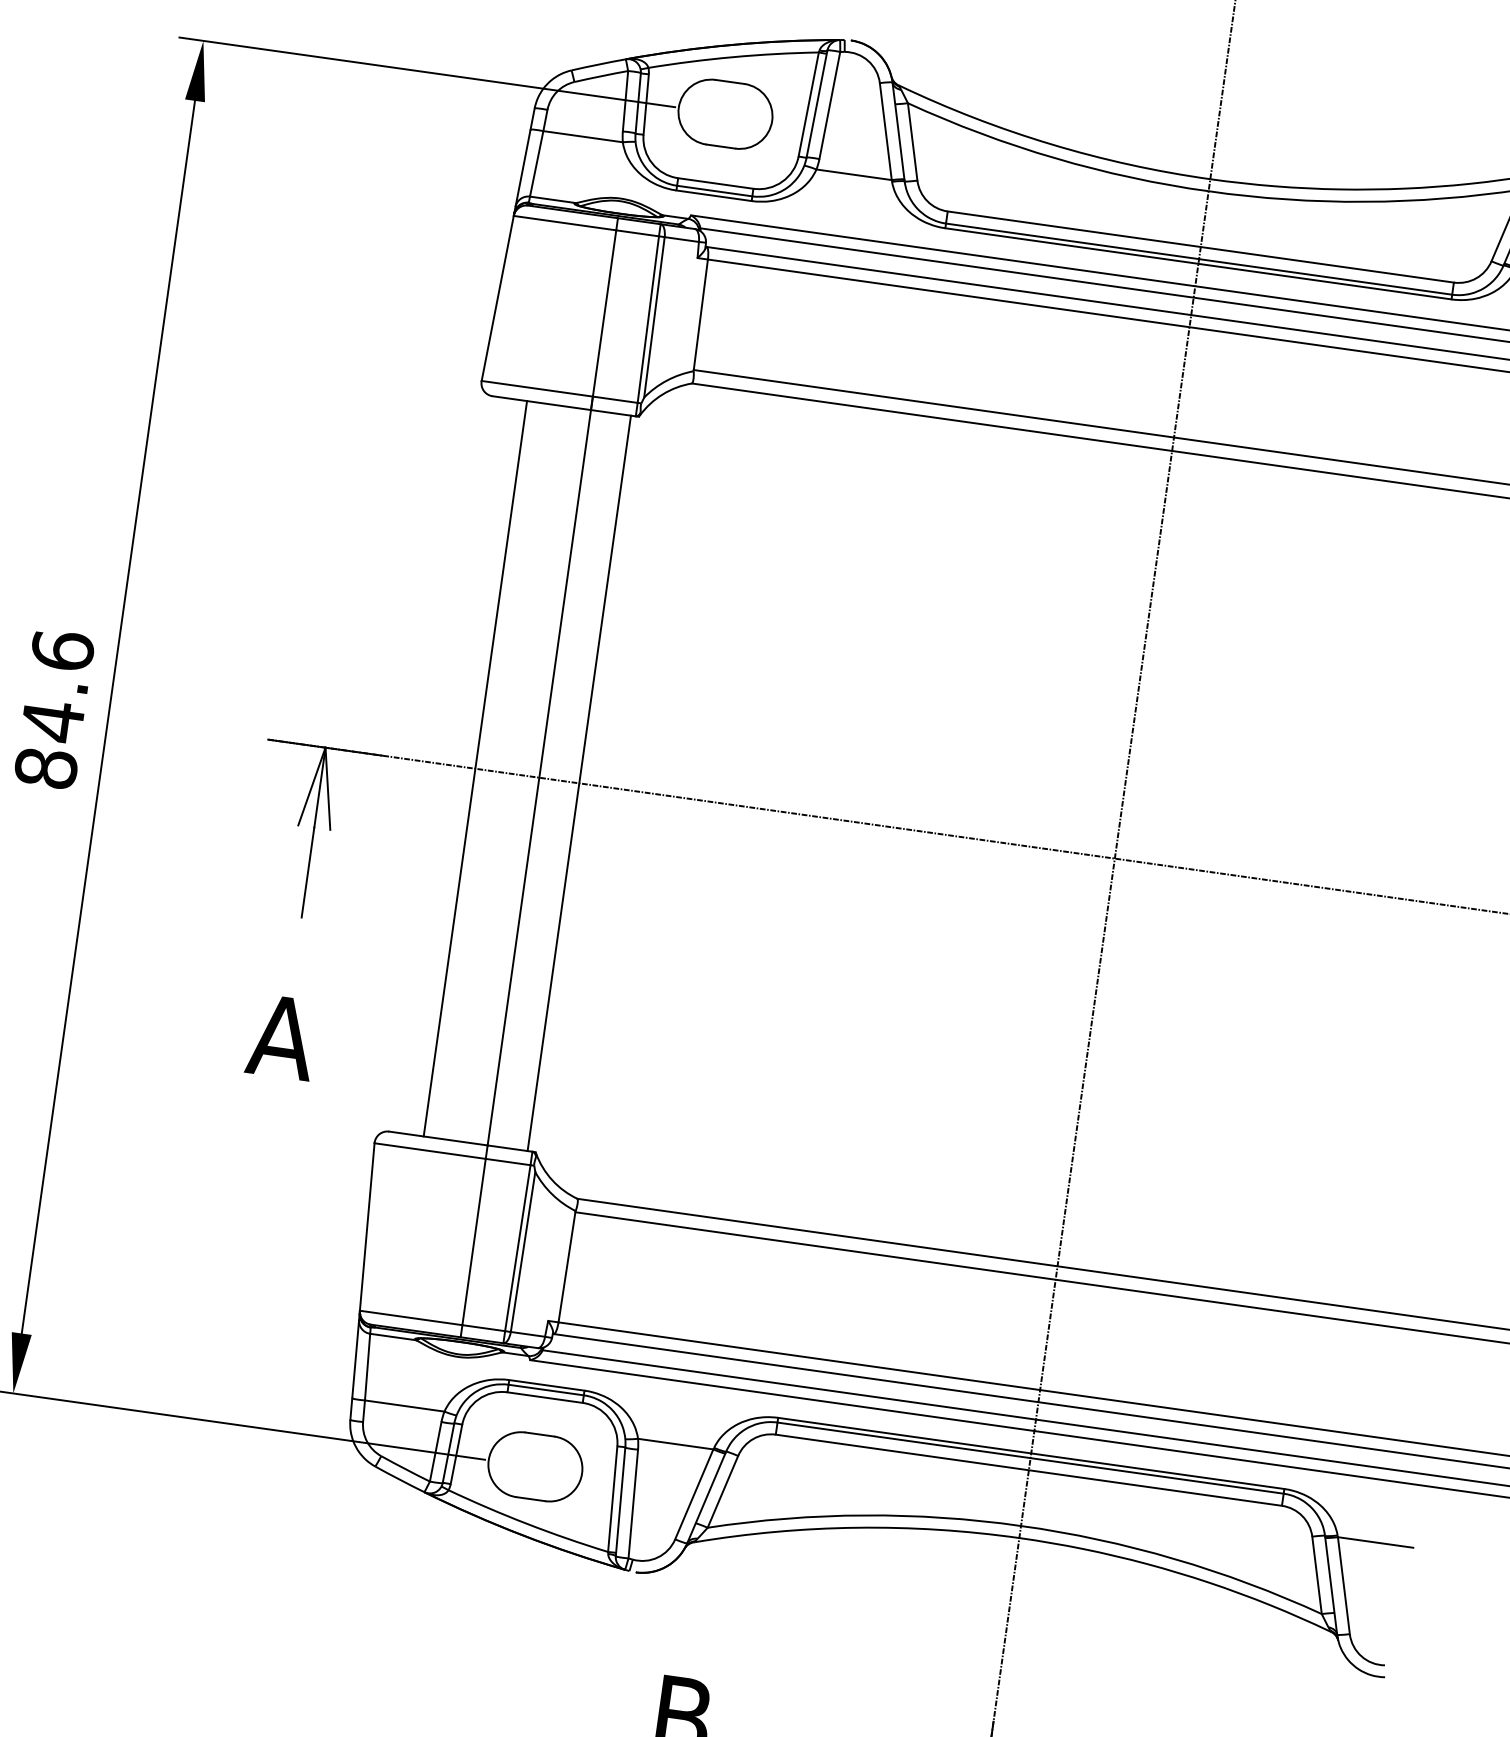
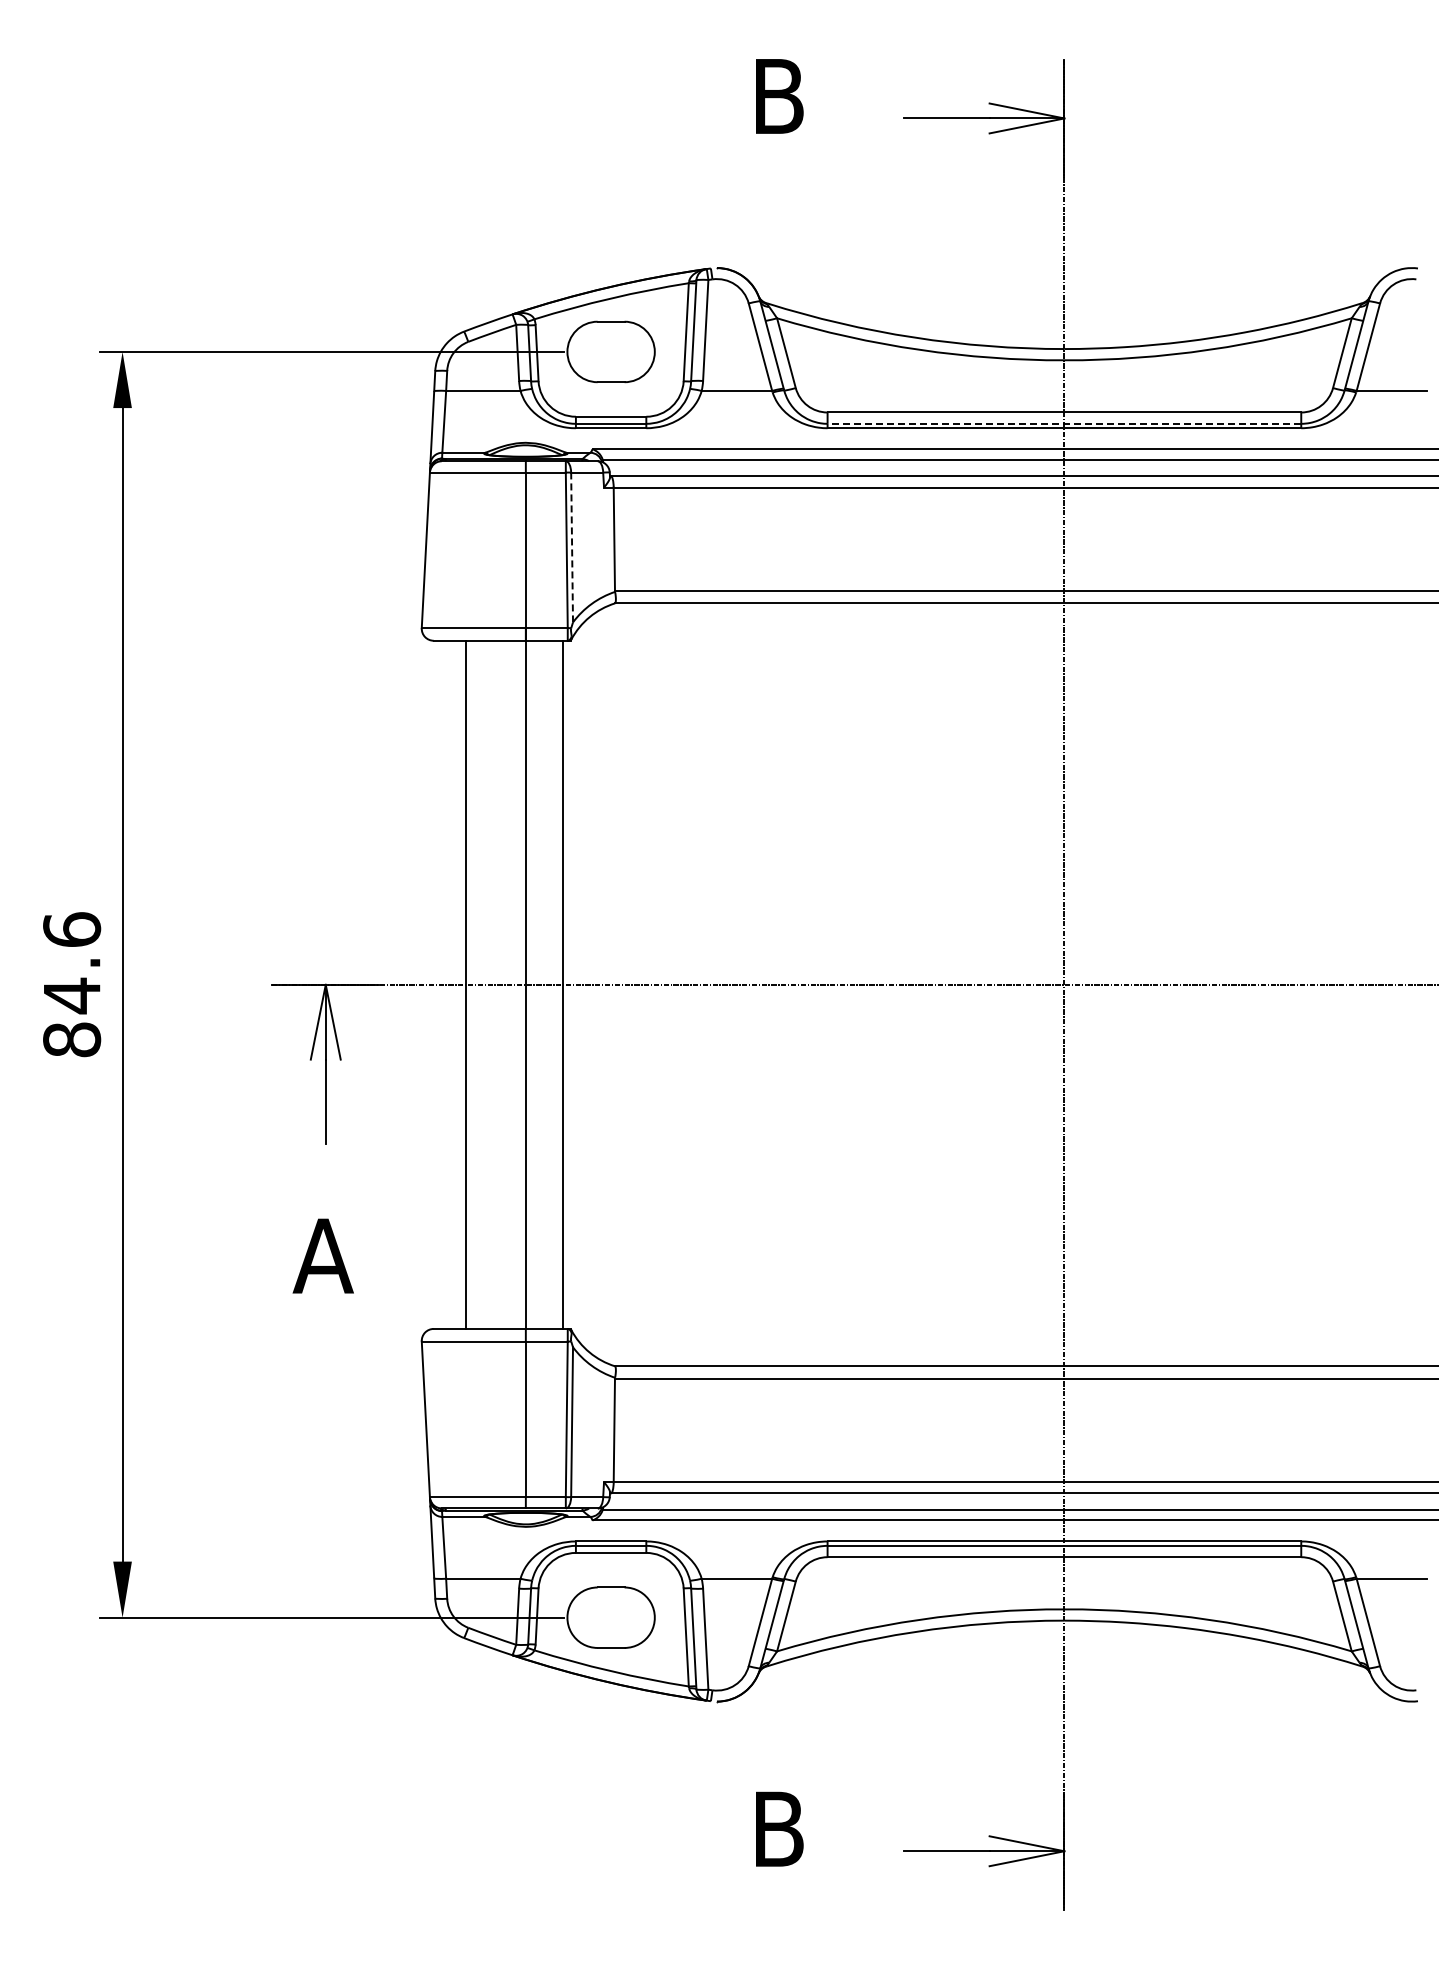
line: (1199, 258) -> (1064, 423), solid -> dashed
line: (654, 317) -> (572, 547), solid -> dashed

